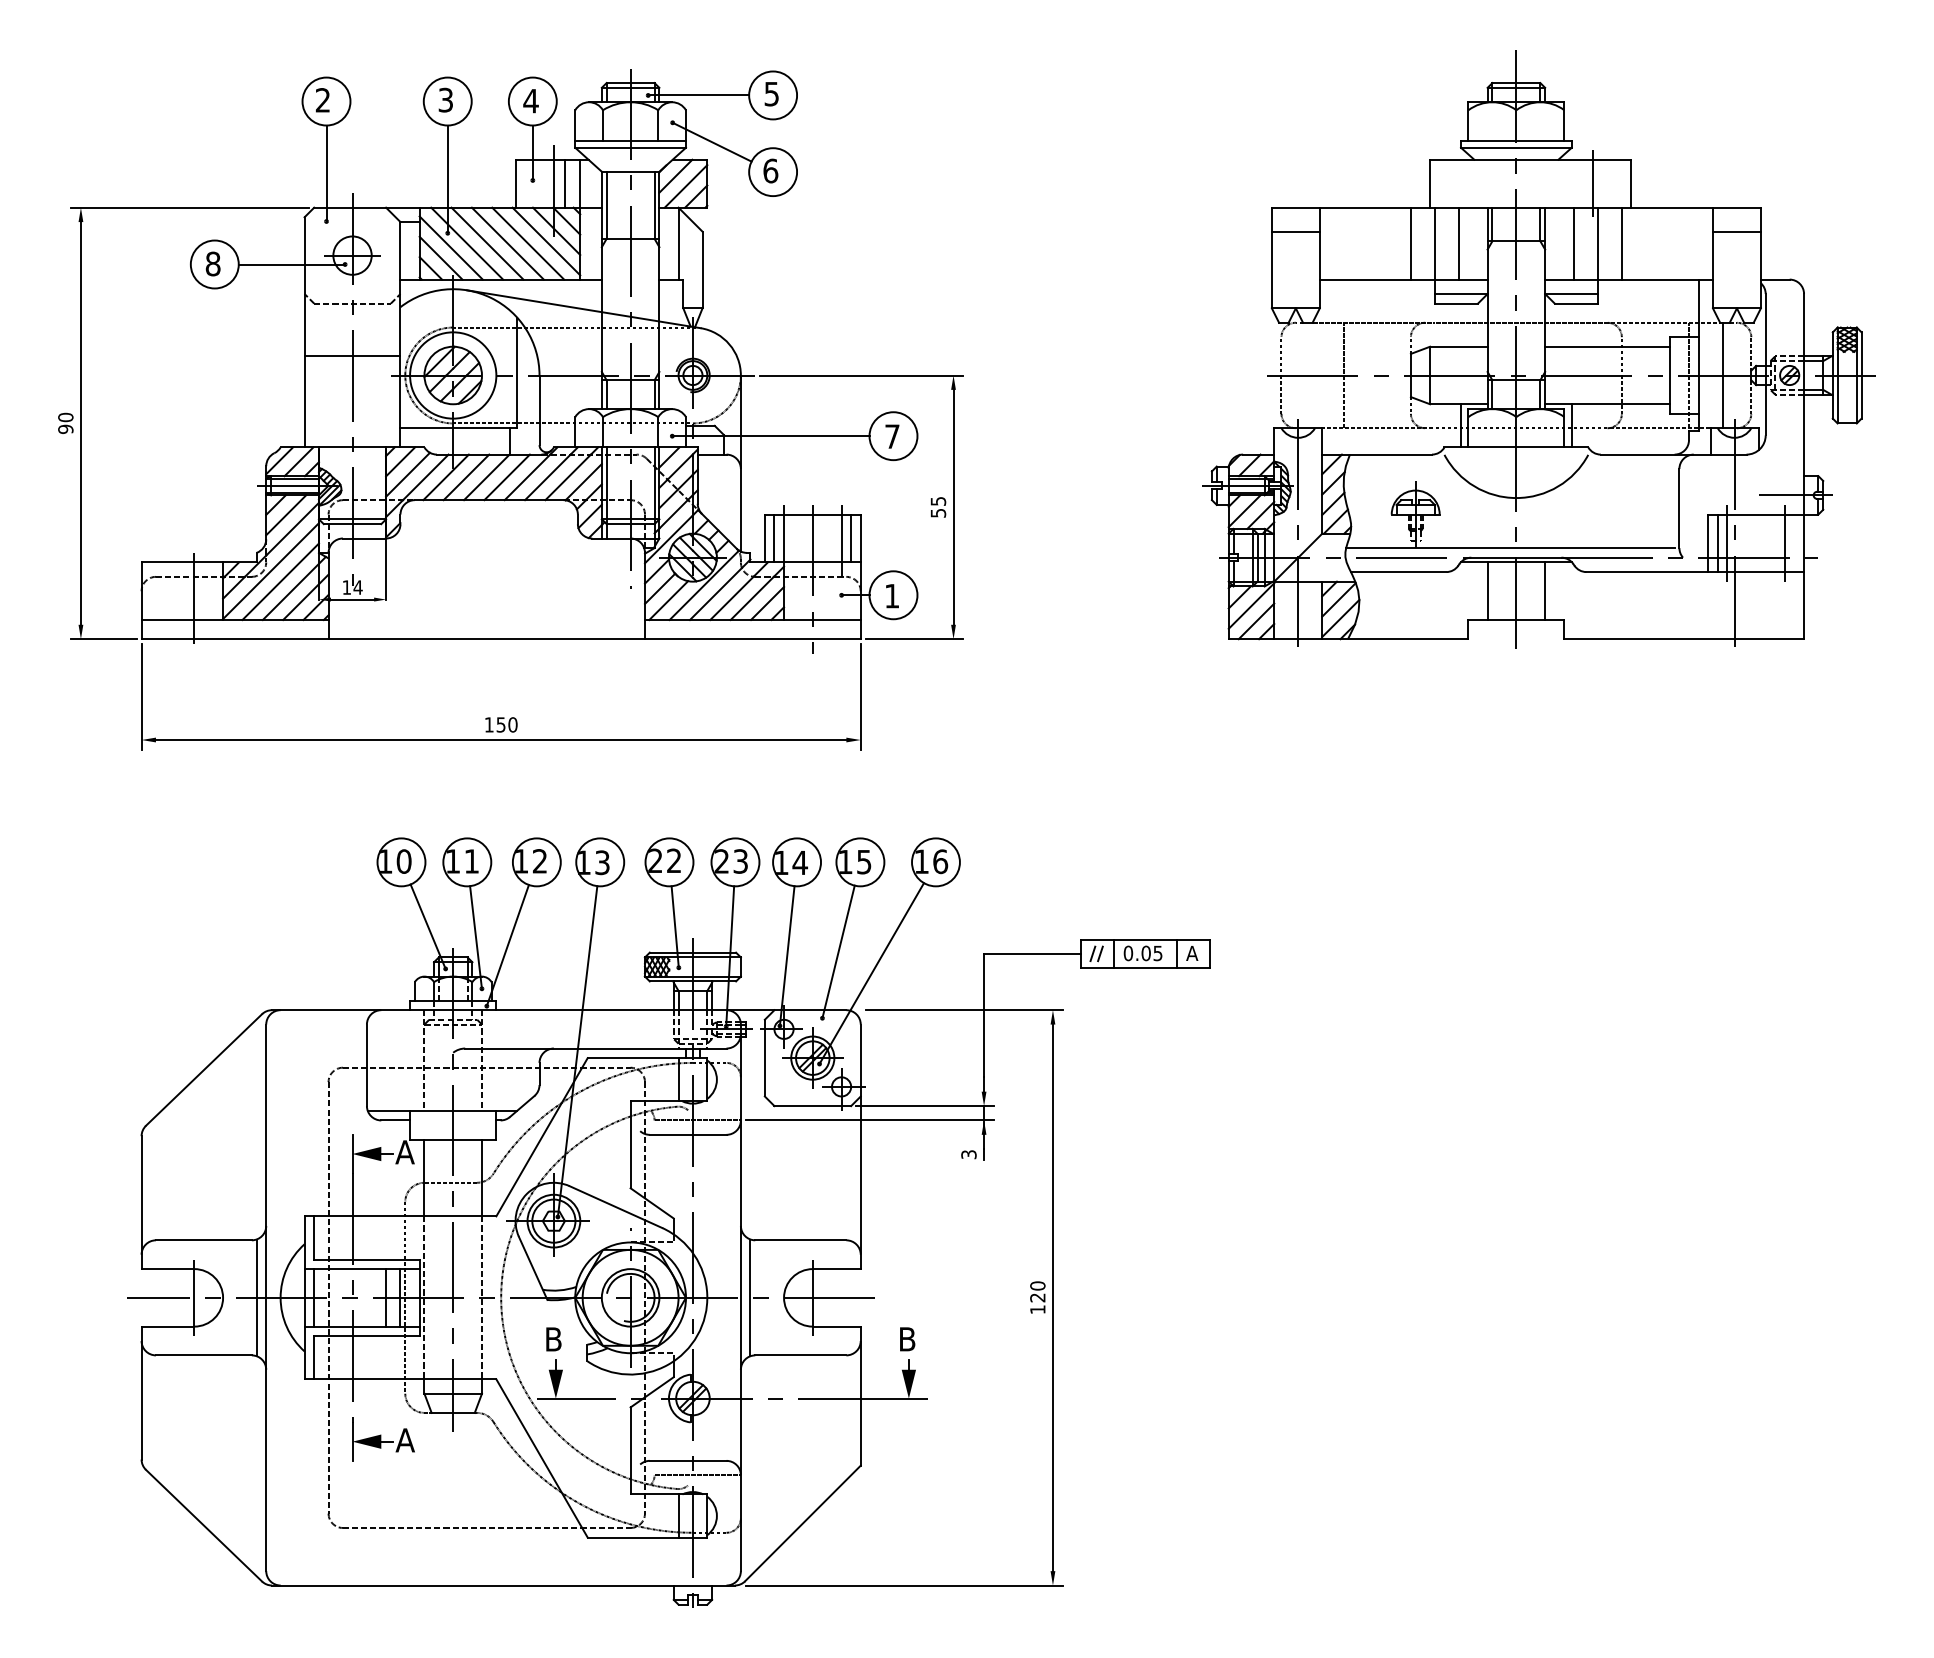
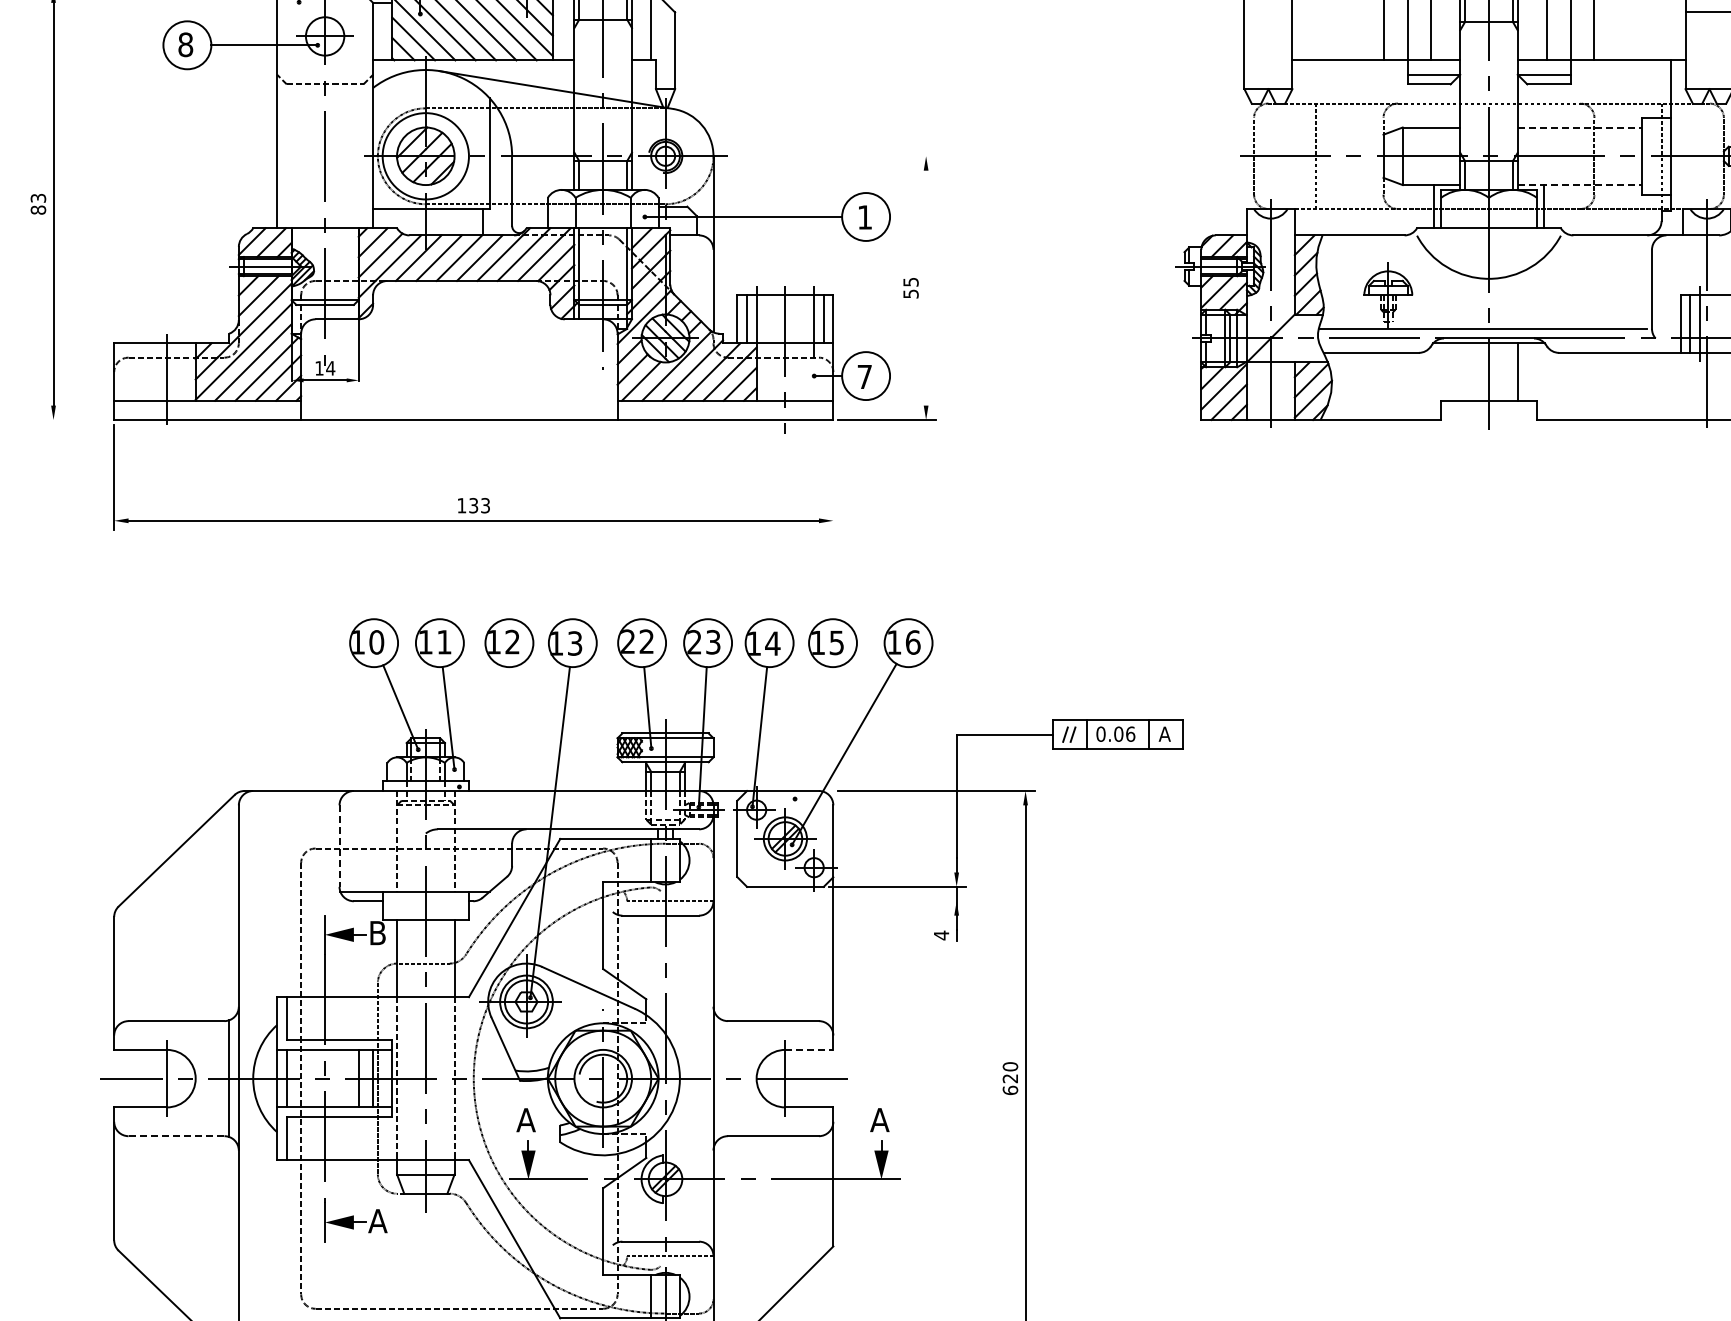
line: (1295, 231) -> (1268, 12), removed
line: (1607, 346) -> (1580, 127), solid -> dashed
line: (352, 356) -> (325, 137), removed
line: (861, 375) -> (834, 156), removed
line: (1722, 375) -> (1695, 156), removed
line: (1607, 404) -> (1580, 185), solid -> dashed
text: (65, 423) -> (38, 204), 90 -> 83
text: (892, 436) -> (865, 217), 7 -> 1
line: (953, 506) -> (926, 287), removed
line: (1487, 591) -> (1460, 372), removed
text: (892, 596) -> (865, 377), 1 -> 7
line: (103, 639) -> (76, 420), removed
line: (860, 696) -> (833, 477), removed
text: (507, 724) -> (480, 505), 150 -> 133
line: (507, 945) -> (480, 726), removed
line: (838, 951) -> (811, 732), removed
text: (1157, 953) -> (1130, 734), 0.05 -> 0.06
line: (366, 1065) -> (339, 846), solid -> dashed
line: (869, 1120) -> (842, 901), removed
text: (404, 1152) -> (377, 933), A -> B
text: (968, 1154) -> (941, 935), 3 -> 4
line: (836, 1269) -> (809, 1050), solid -> dashed
line: (750, 1297) -> (723, 1078), removed
text: (1037, 1309) -> (1010, 1090), 120 -> 620
text: (553, 1339) -> (526, 1120), B -> A
text: (906, 1339) -> (879, 1120), B -> A
line: (203, 1355) -> (176, 1136), solid -> dashed

